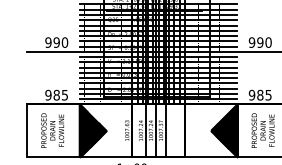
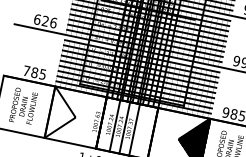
text: (56, 42) -> (45, 21), 990 -> 626
text: (48, 94) -> (26, 70), 985 -> 785
hatch: (92, 130) -> (62, 114), removed

